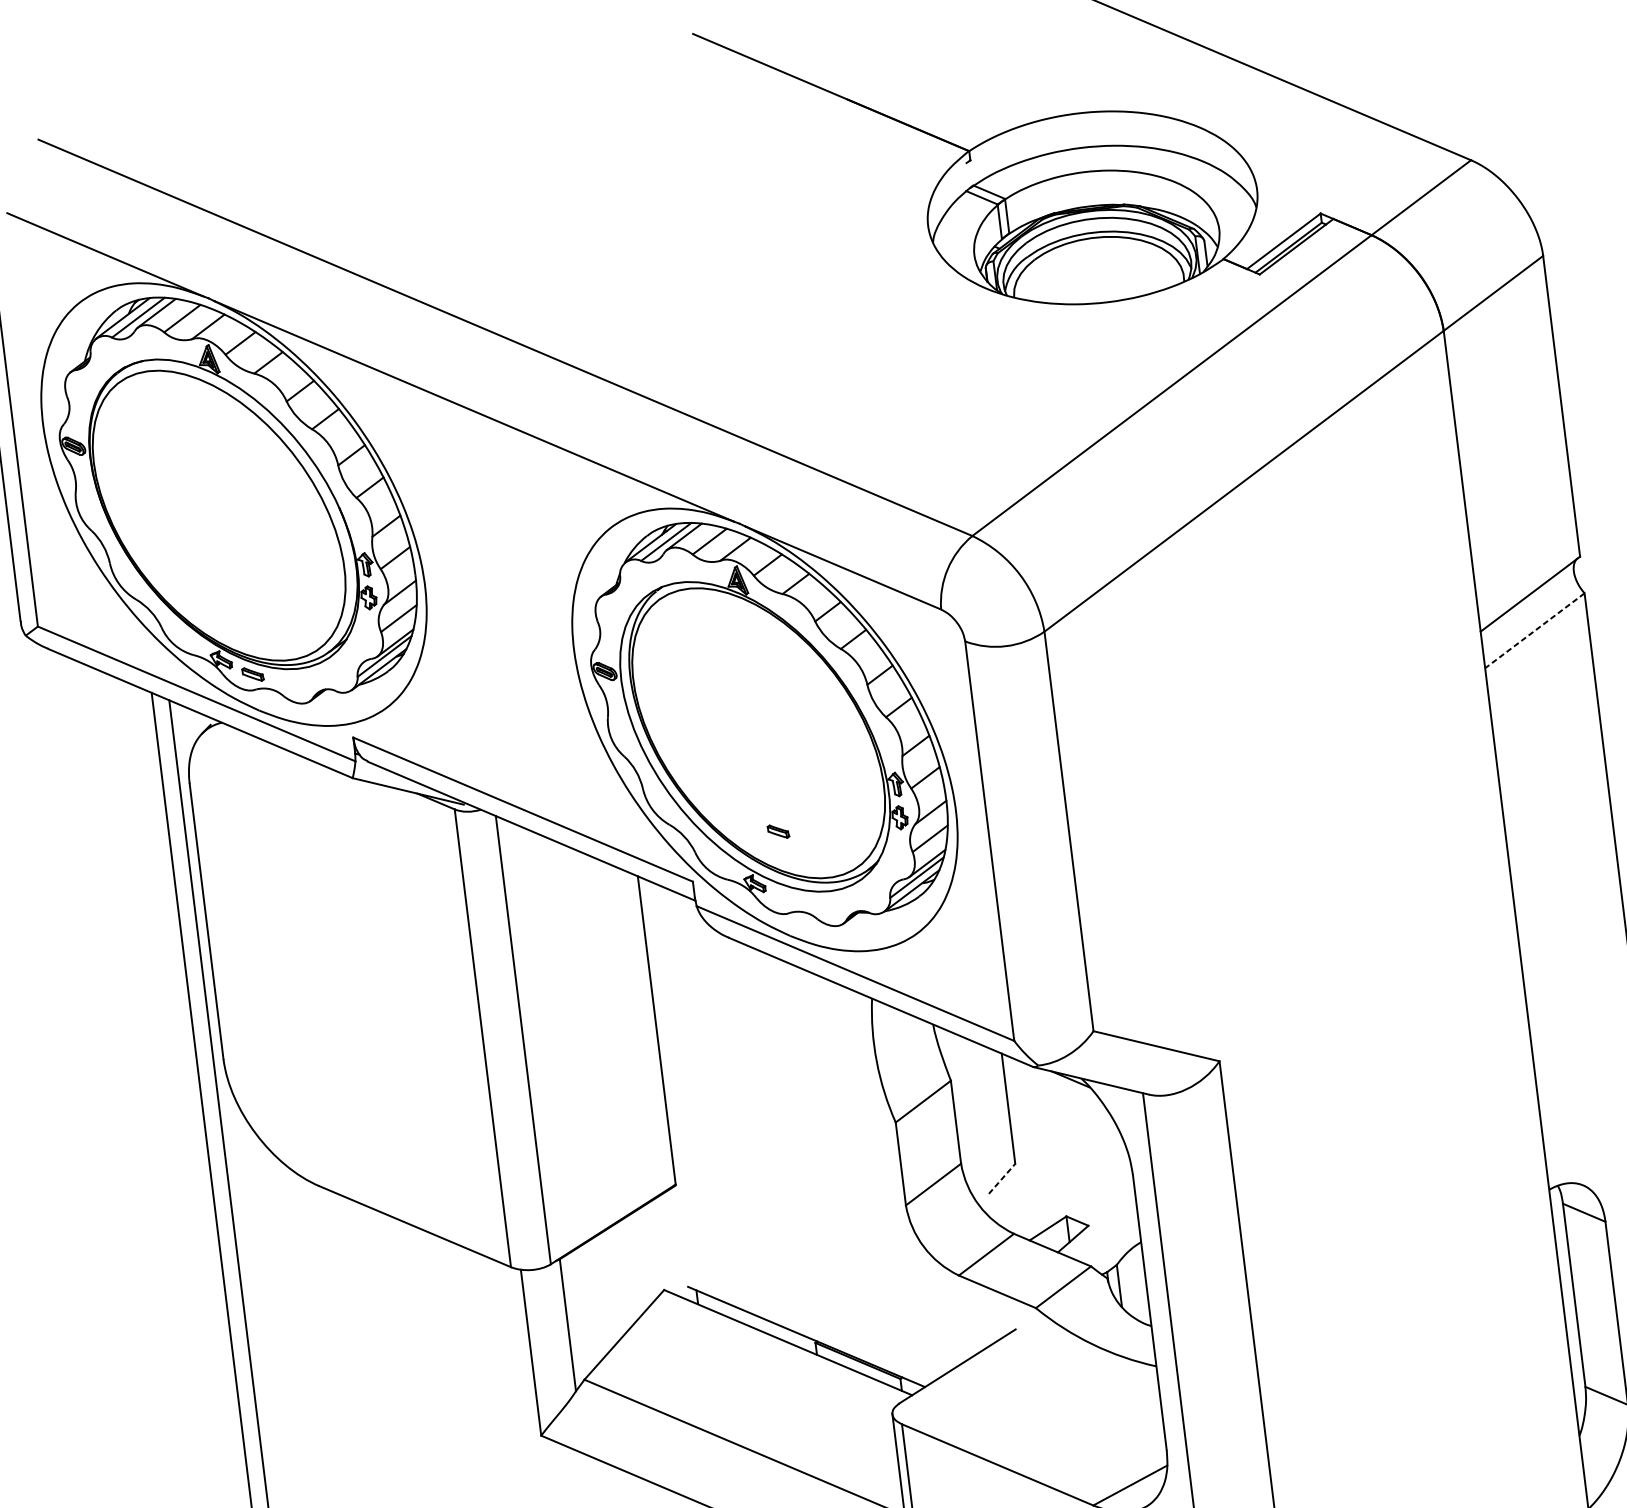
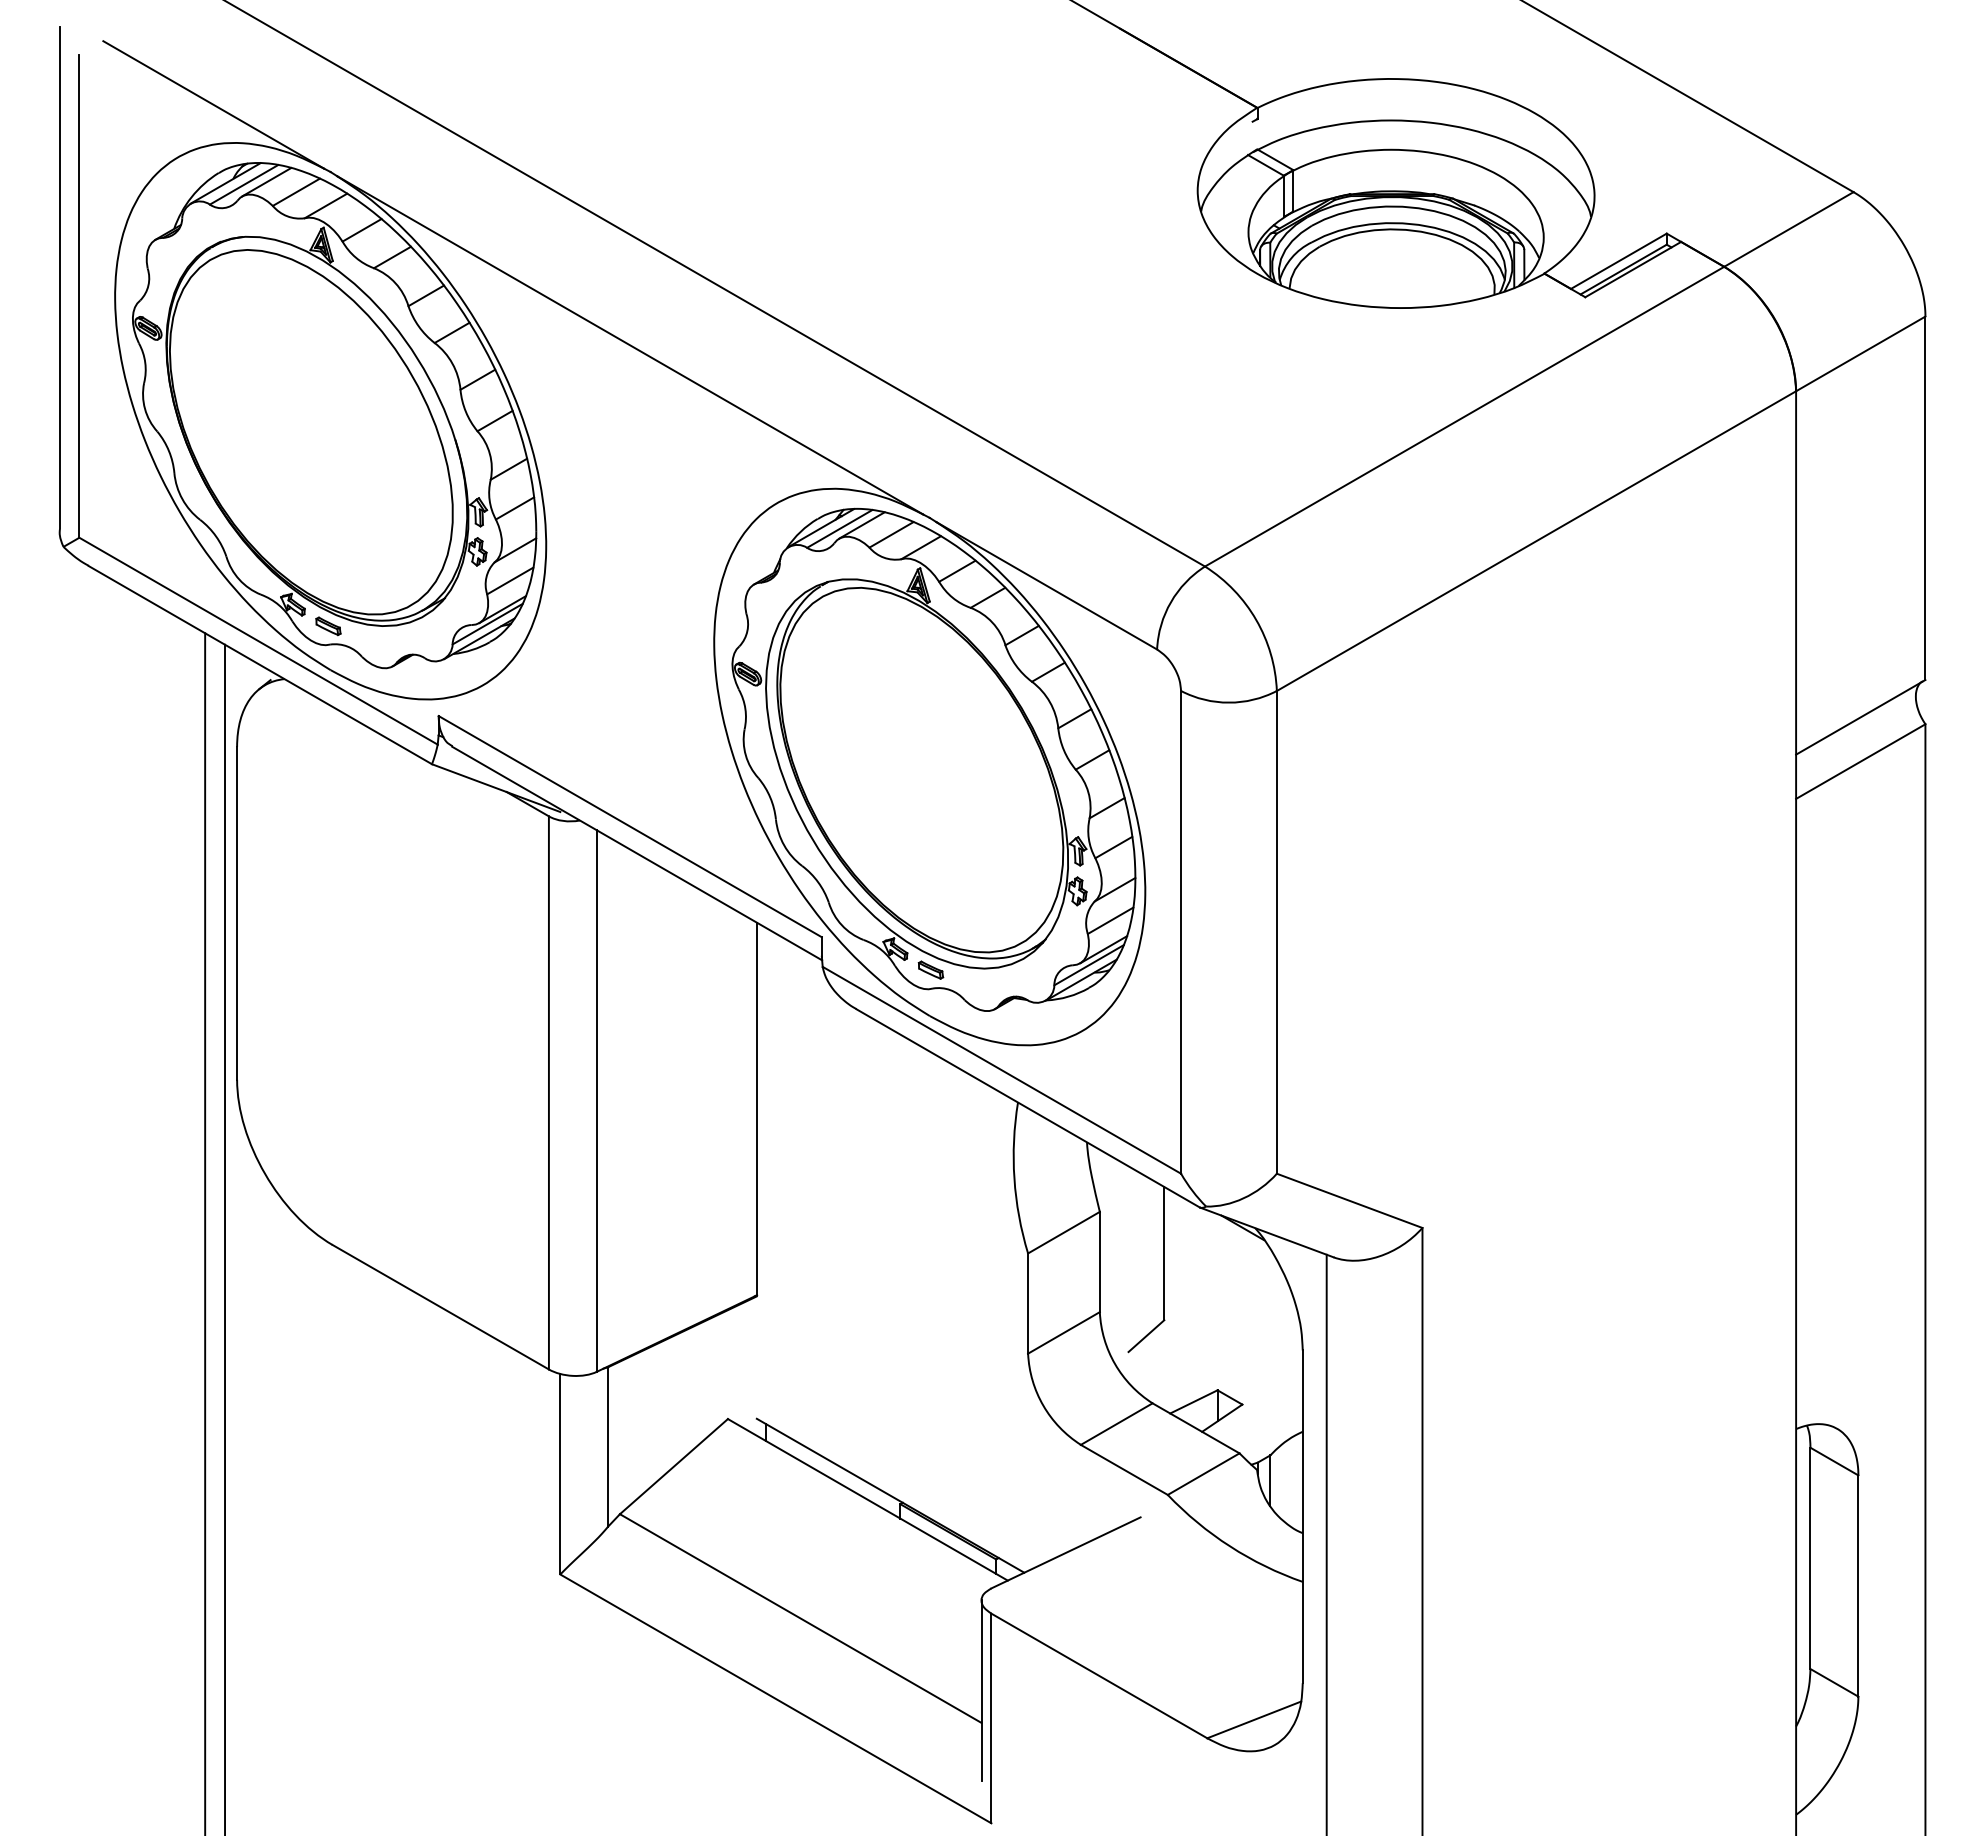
line: (1534, 630) -> (1860, 761), dashed -> solid
part: (778, 831) -> (930, 969), moved
line: (1002, 1179) -> (1146, 1336), dashed -> solid

